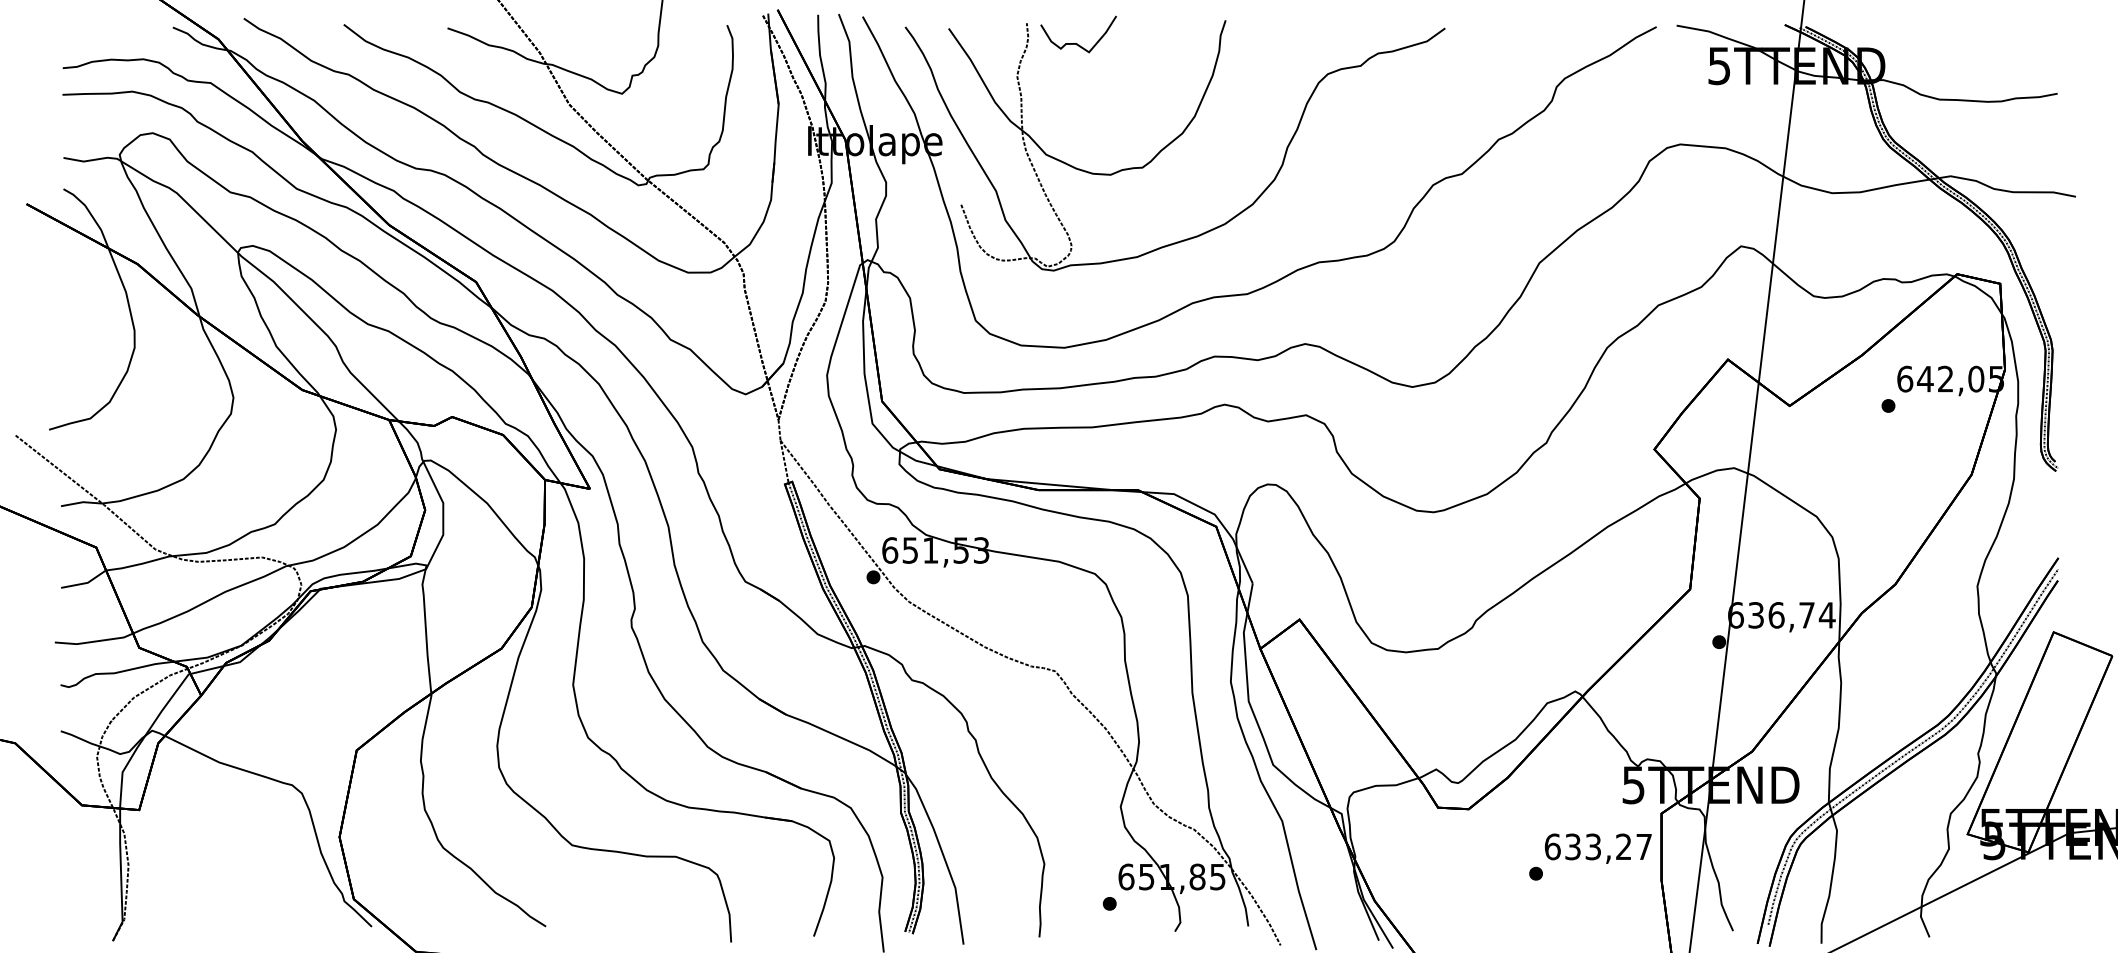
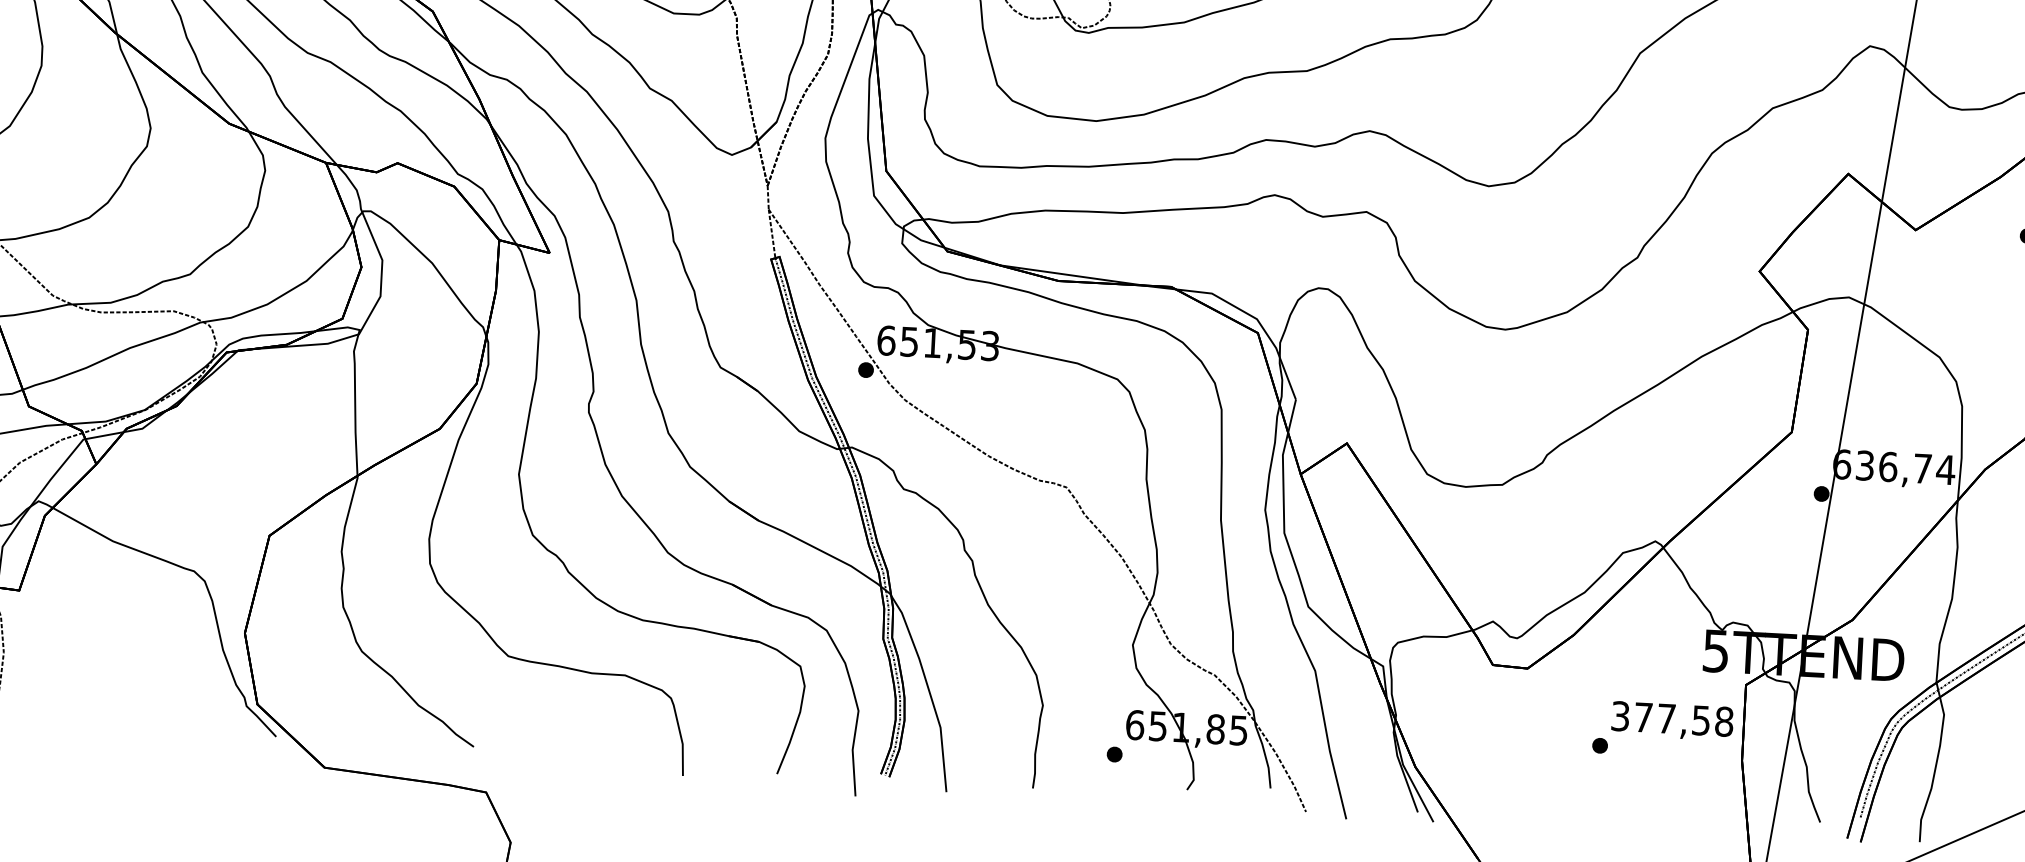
text: (1598, 846) -> (1672, 718), 633,27 -> 377,58

